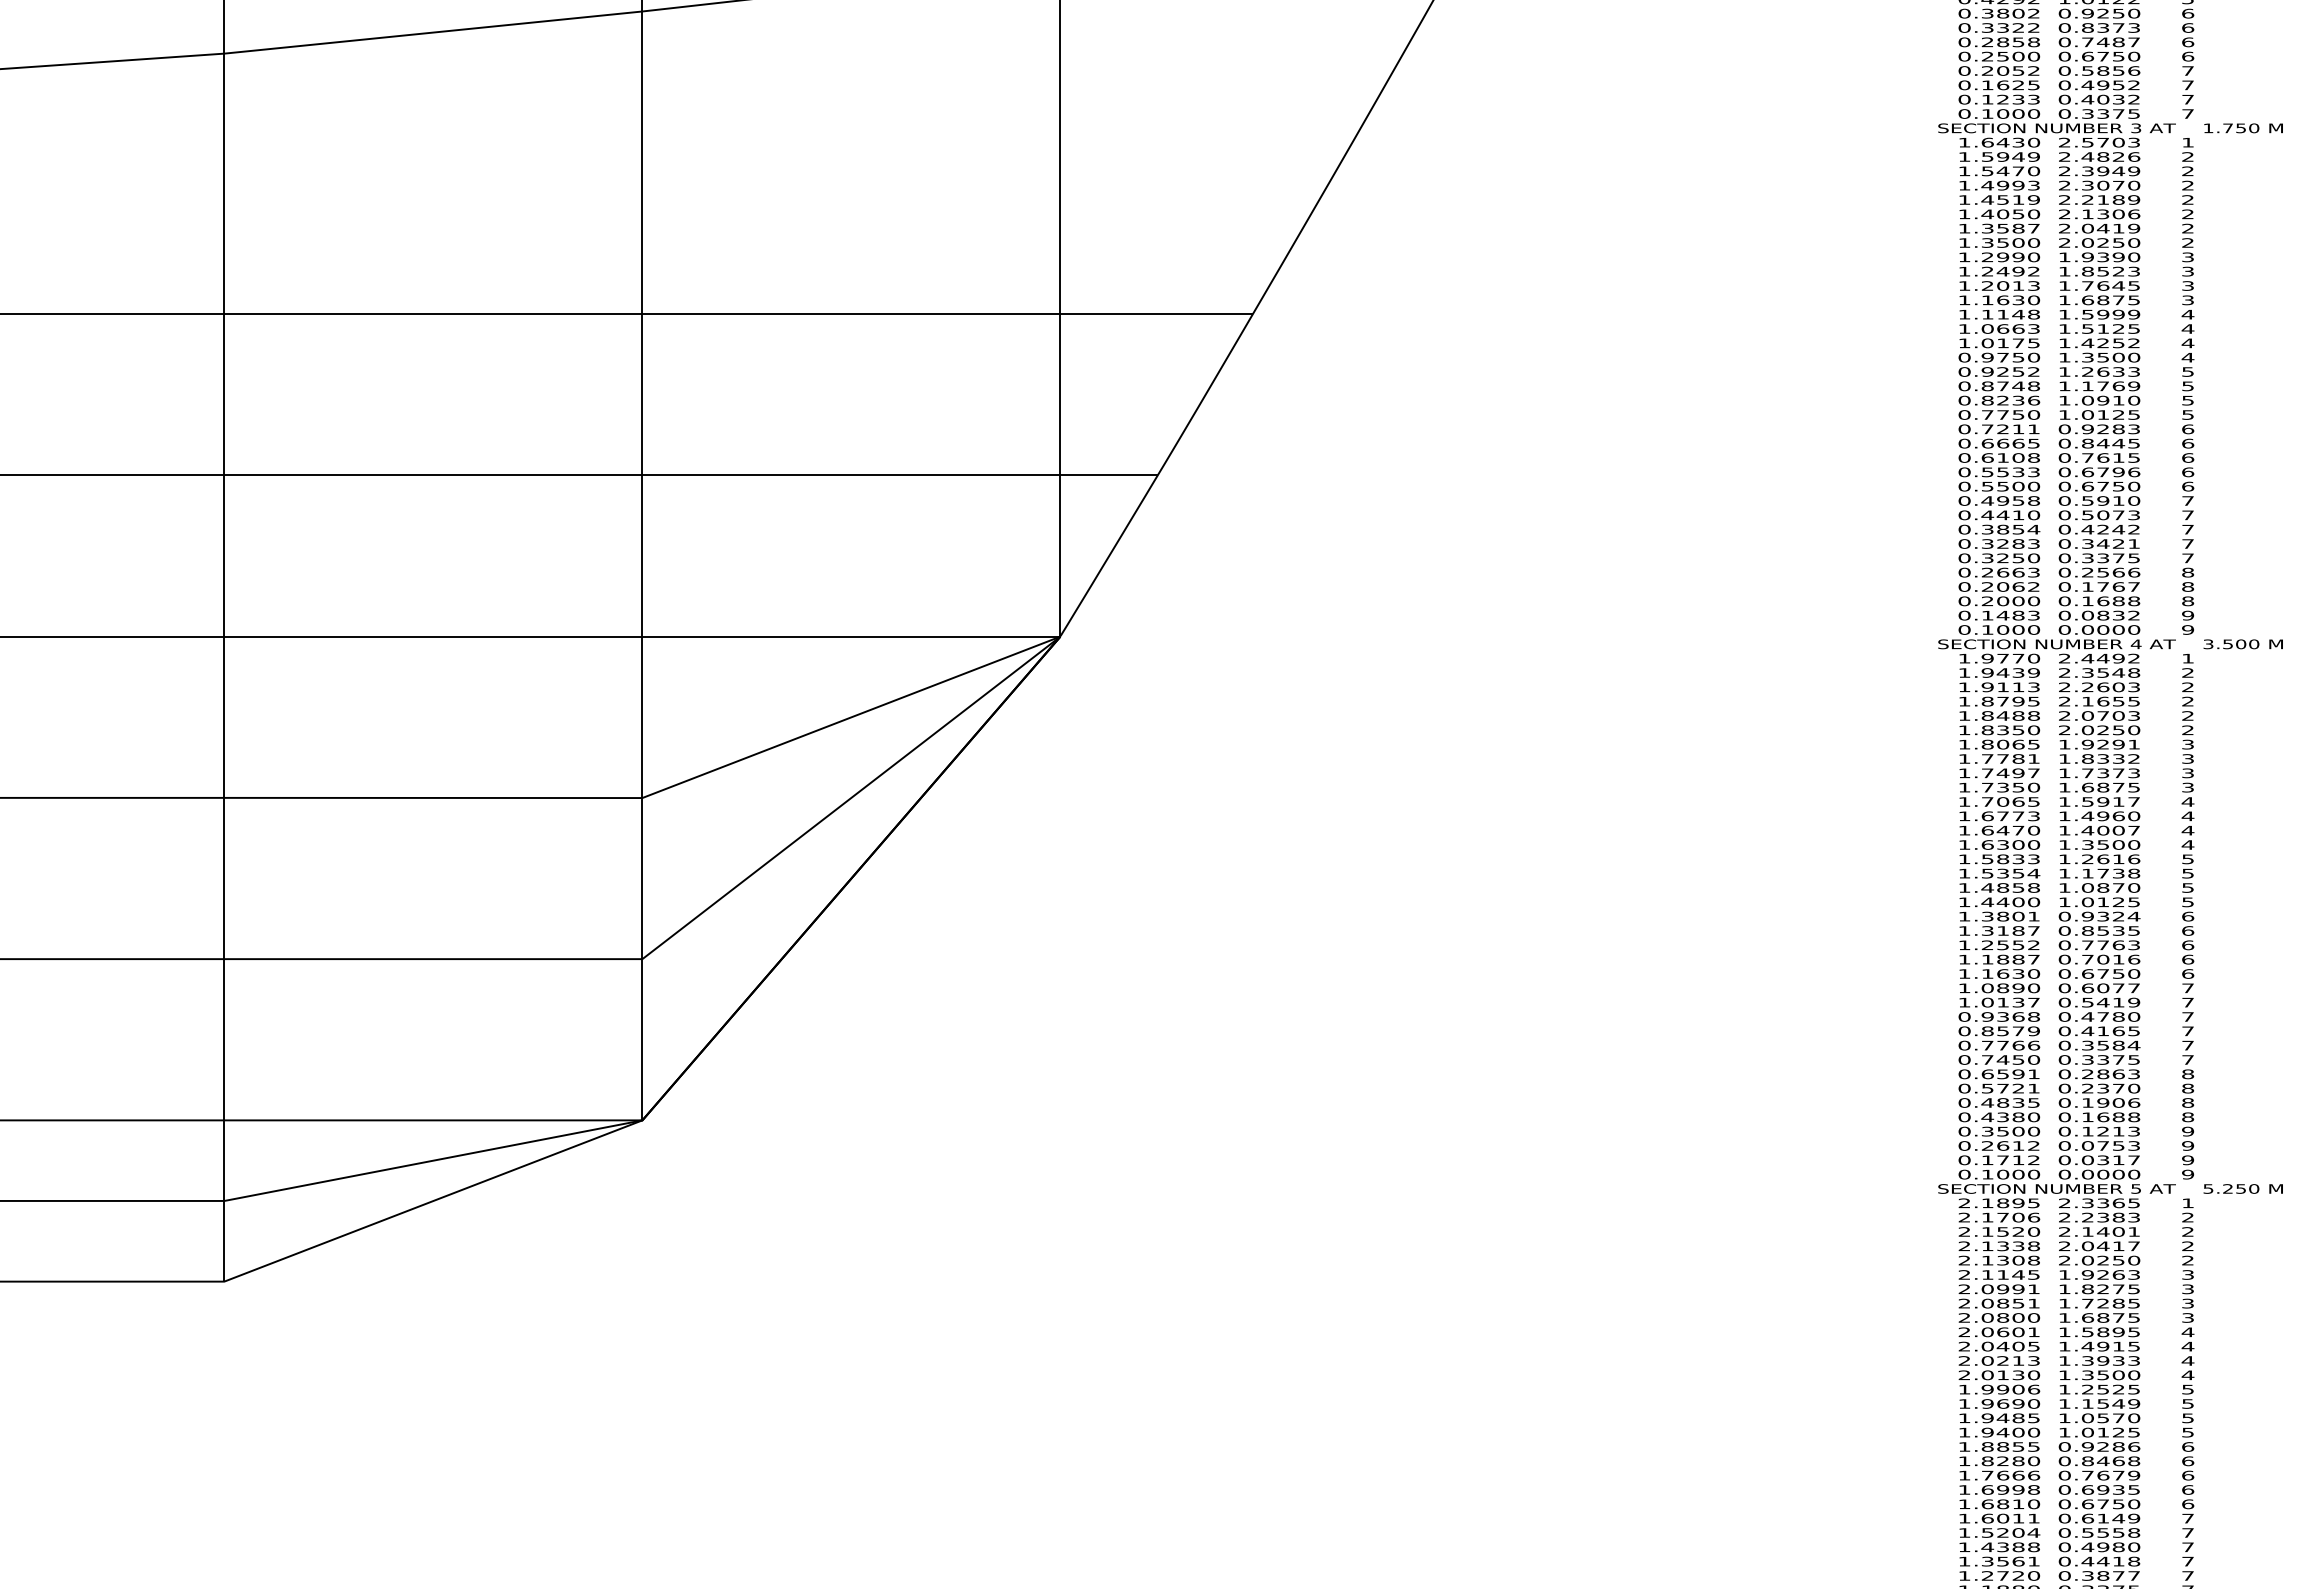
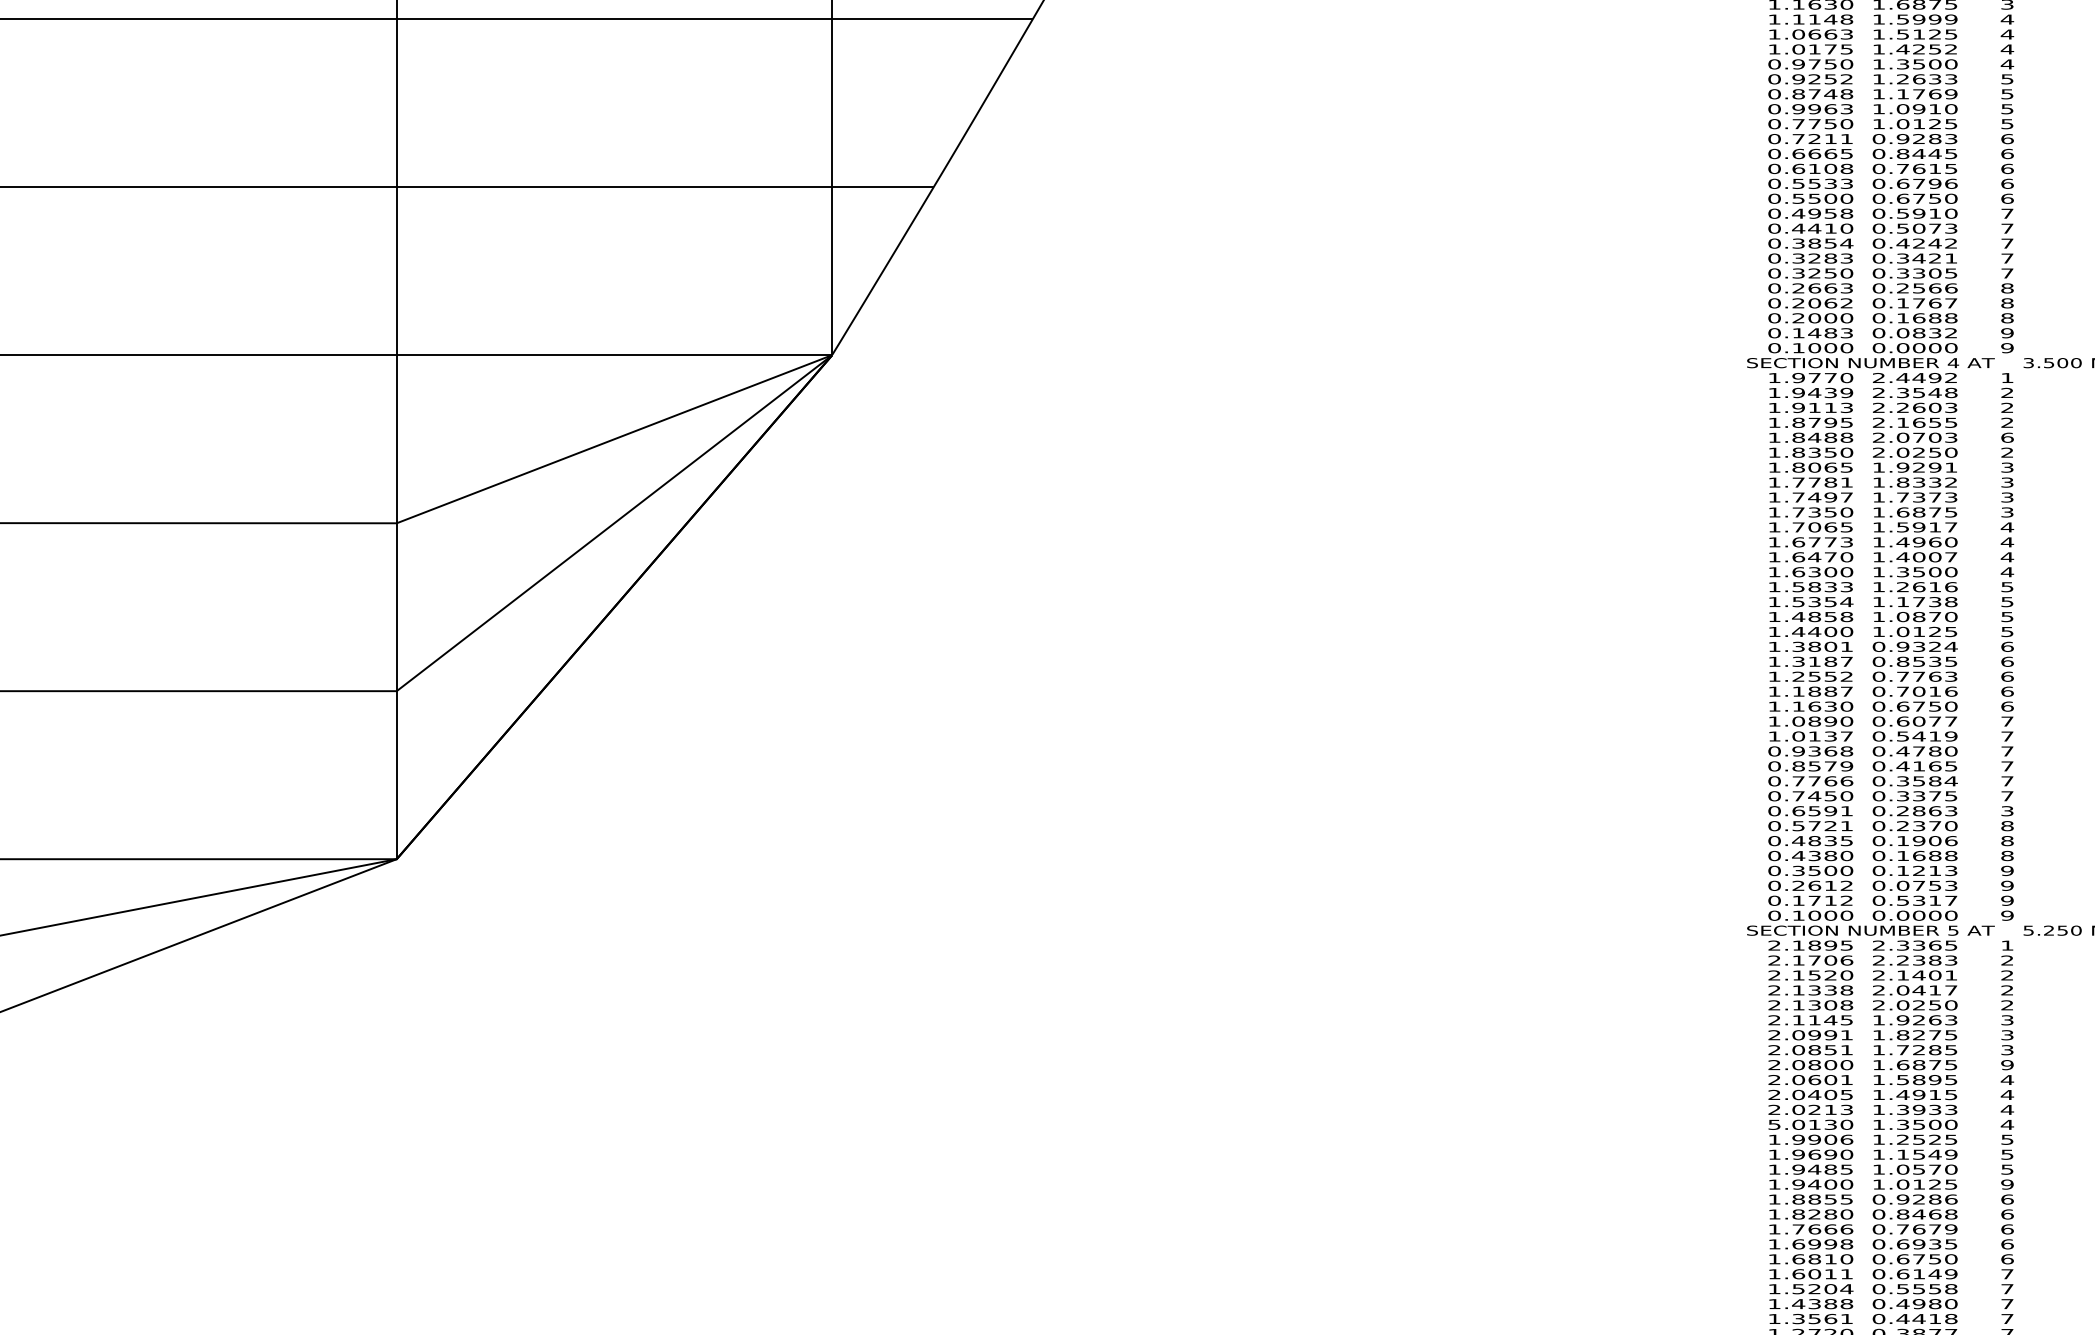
text: (2010, 400) -> (1822, 109), 0.8236 -> 0.9963
text: (2118, 558) -> (1934, 273), 0.3375 -> 0.3305
text: (2188, 715) -> (2007, 437), 2 -> 6
text: (2188, 1074) -> (2007, 811), 8 -> 3
text: (2087, 1160) -> (1902, 901), 0.0317 -> 0.5317
text: (2188, 1317) -> (2007, 1064), 3 -> 9
text: (1964, 1375) -> (1774, 1125), 2.0130 -> 5.0130
text: (2188, 1432) -> (2007, 1184), 5 -> 9

